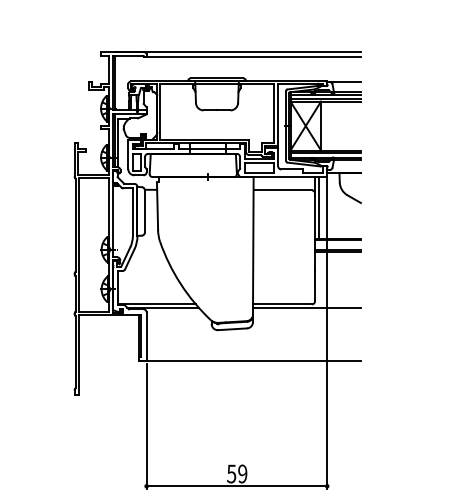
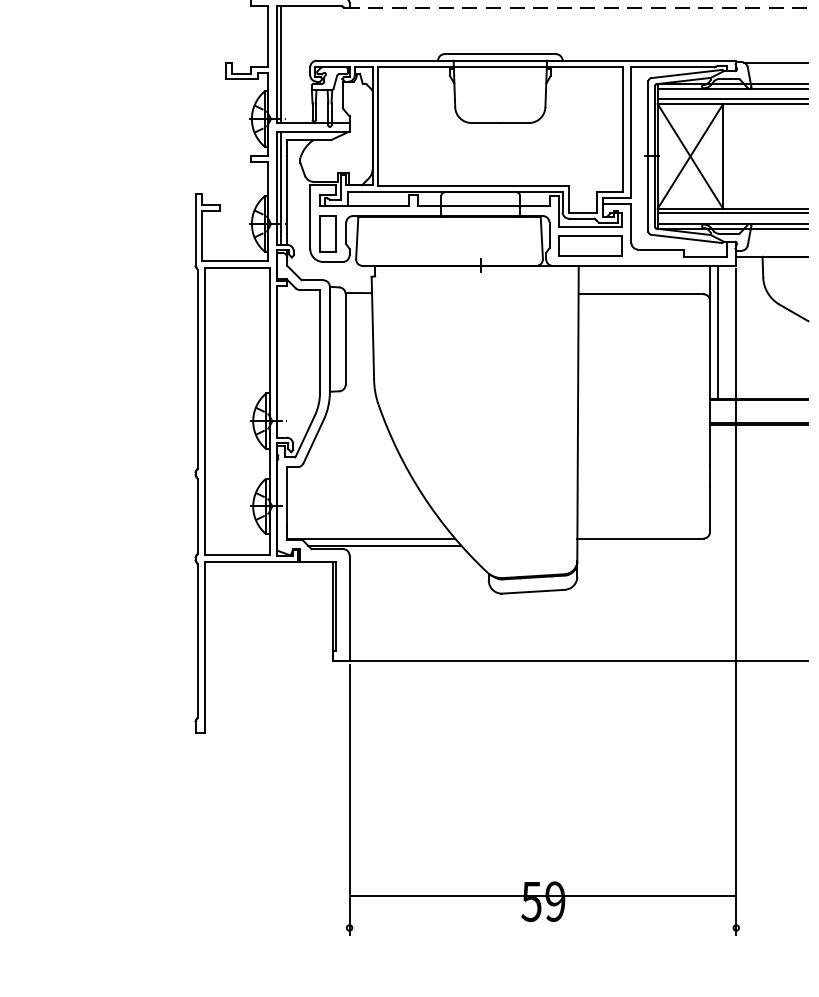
line: (253, 56) -> (578, 7), solid -> dashed
line: (306, 307) -> (691, 545), removed
line: (236, 486) -> (542, 896), moved

